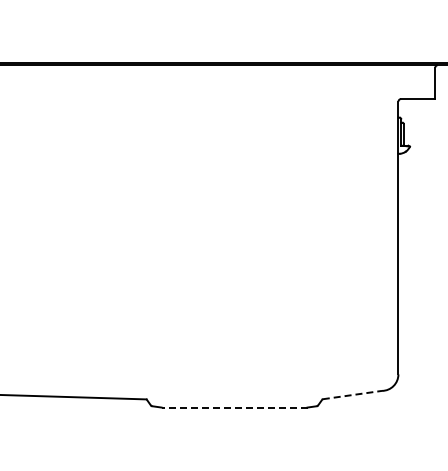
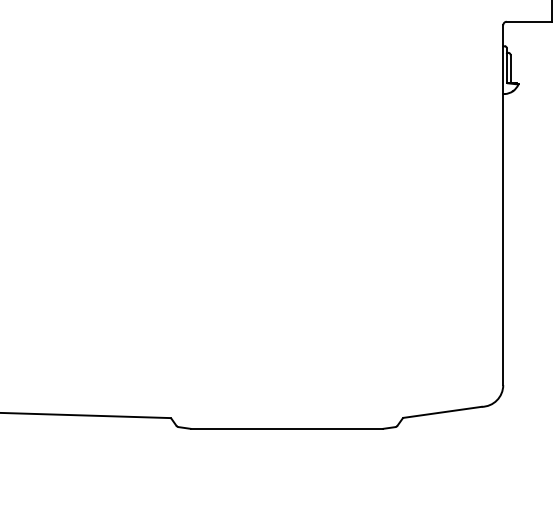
line: (352, 395) -> (442, 412), dashed -> solid
line: (234, 407) -> (286, 428), dashed -> solid

